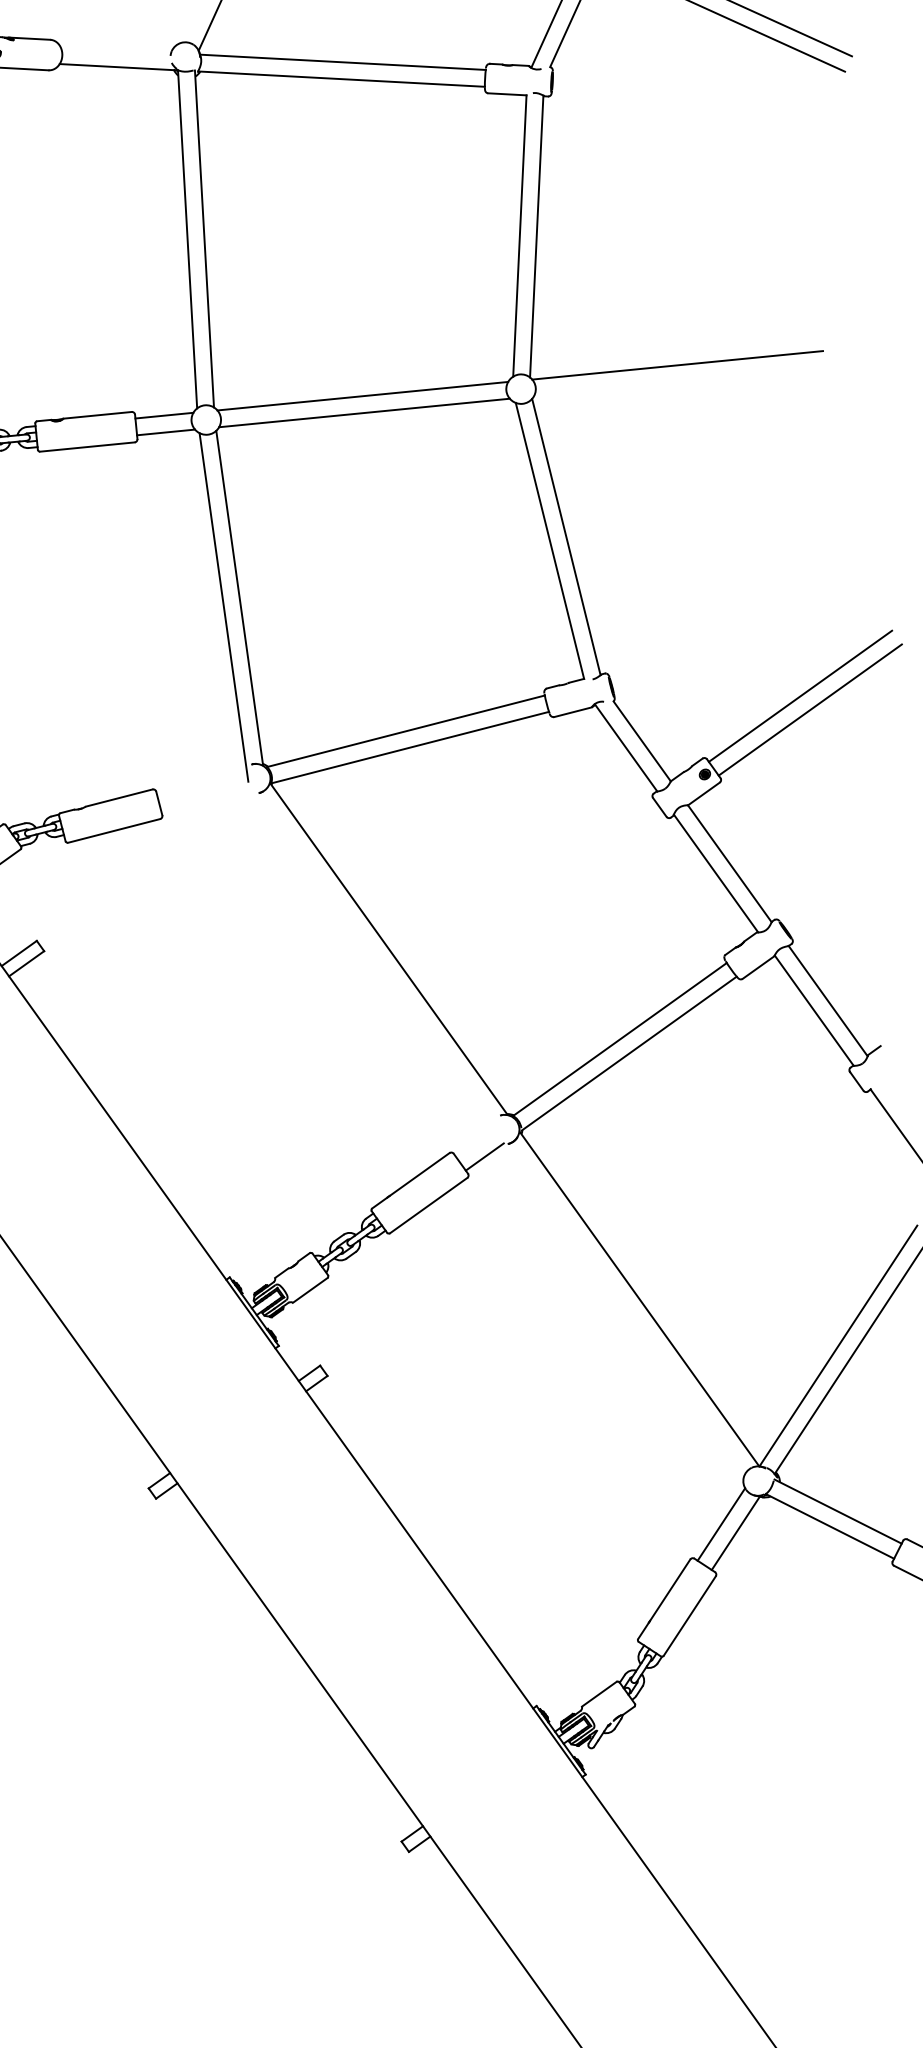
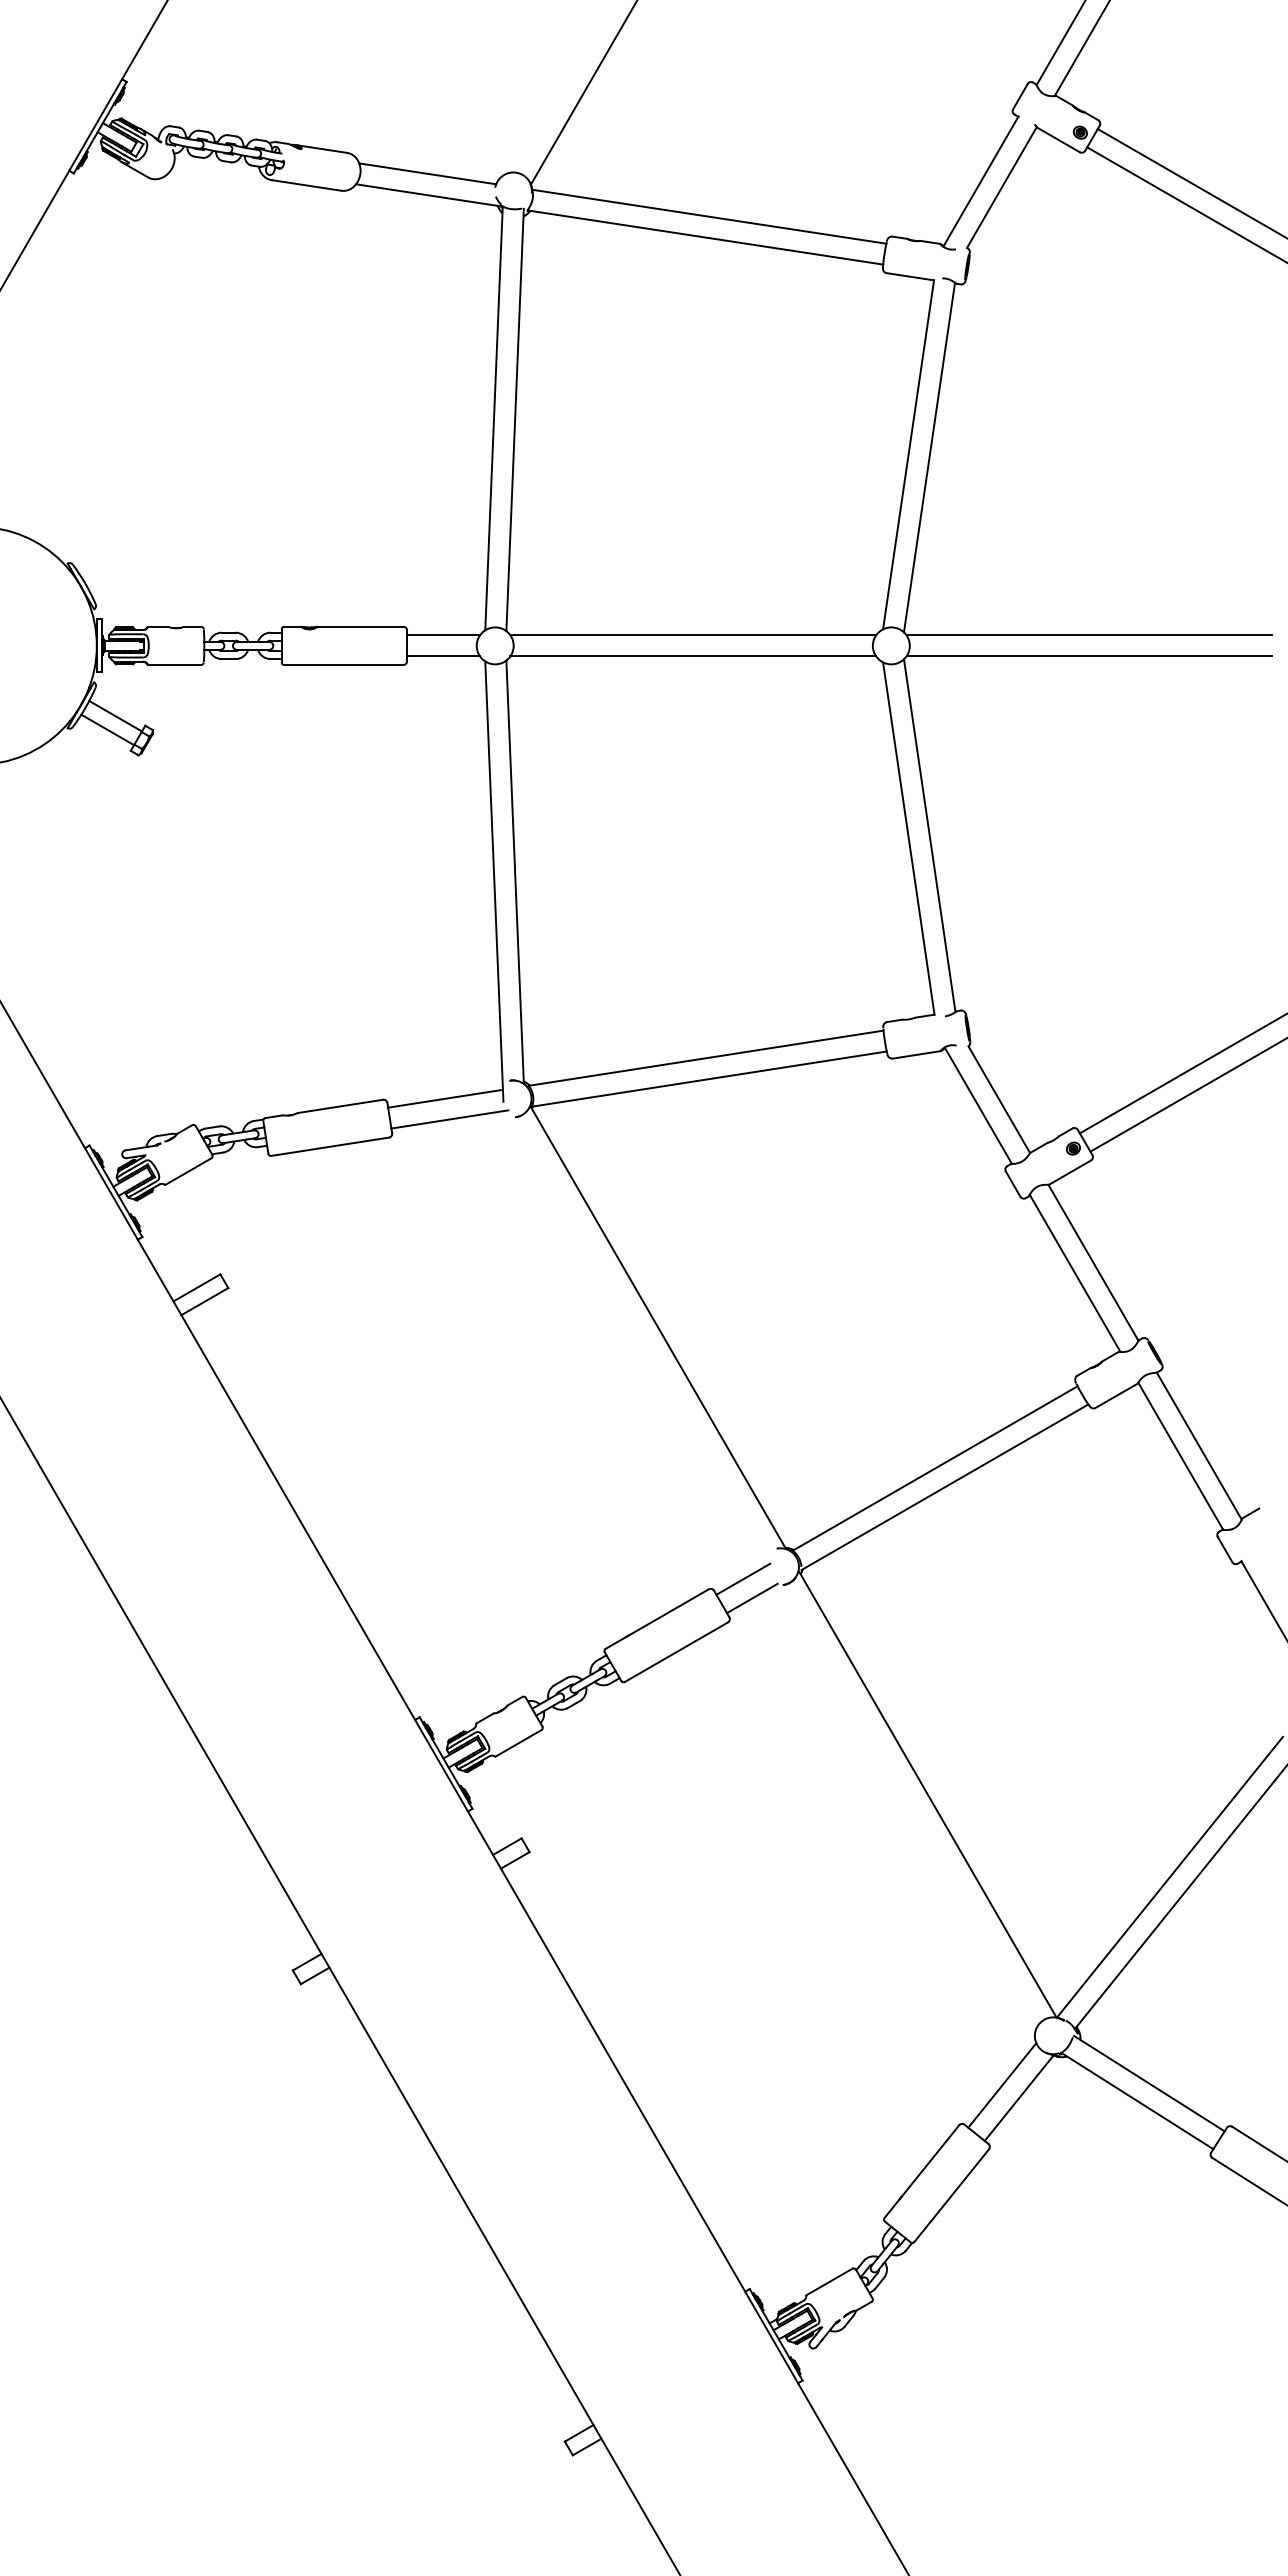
line: (115, 49) -> (427, 173), added
line: (679, 382) -> (1089, 656), added
line: (202, 783) -> (445, 1098), added
line: (206, 799) -> (449, 1119), added
line: (476, 1141) -> (743, 1578), added

